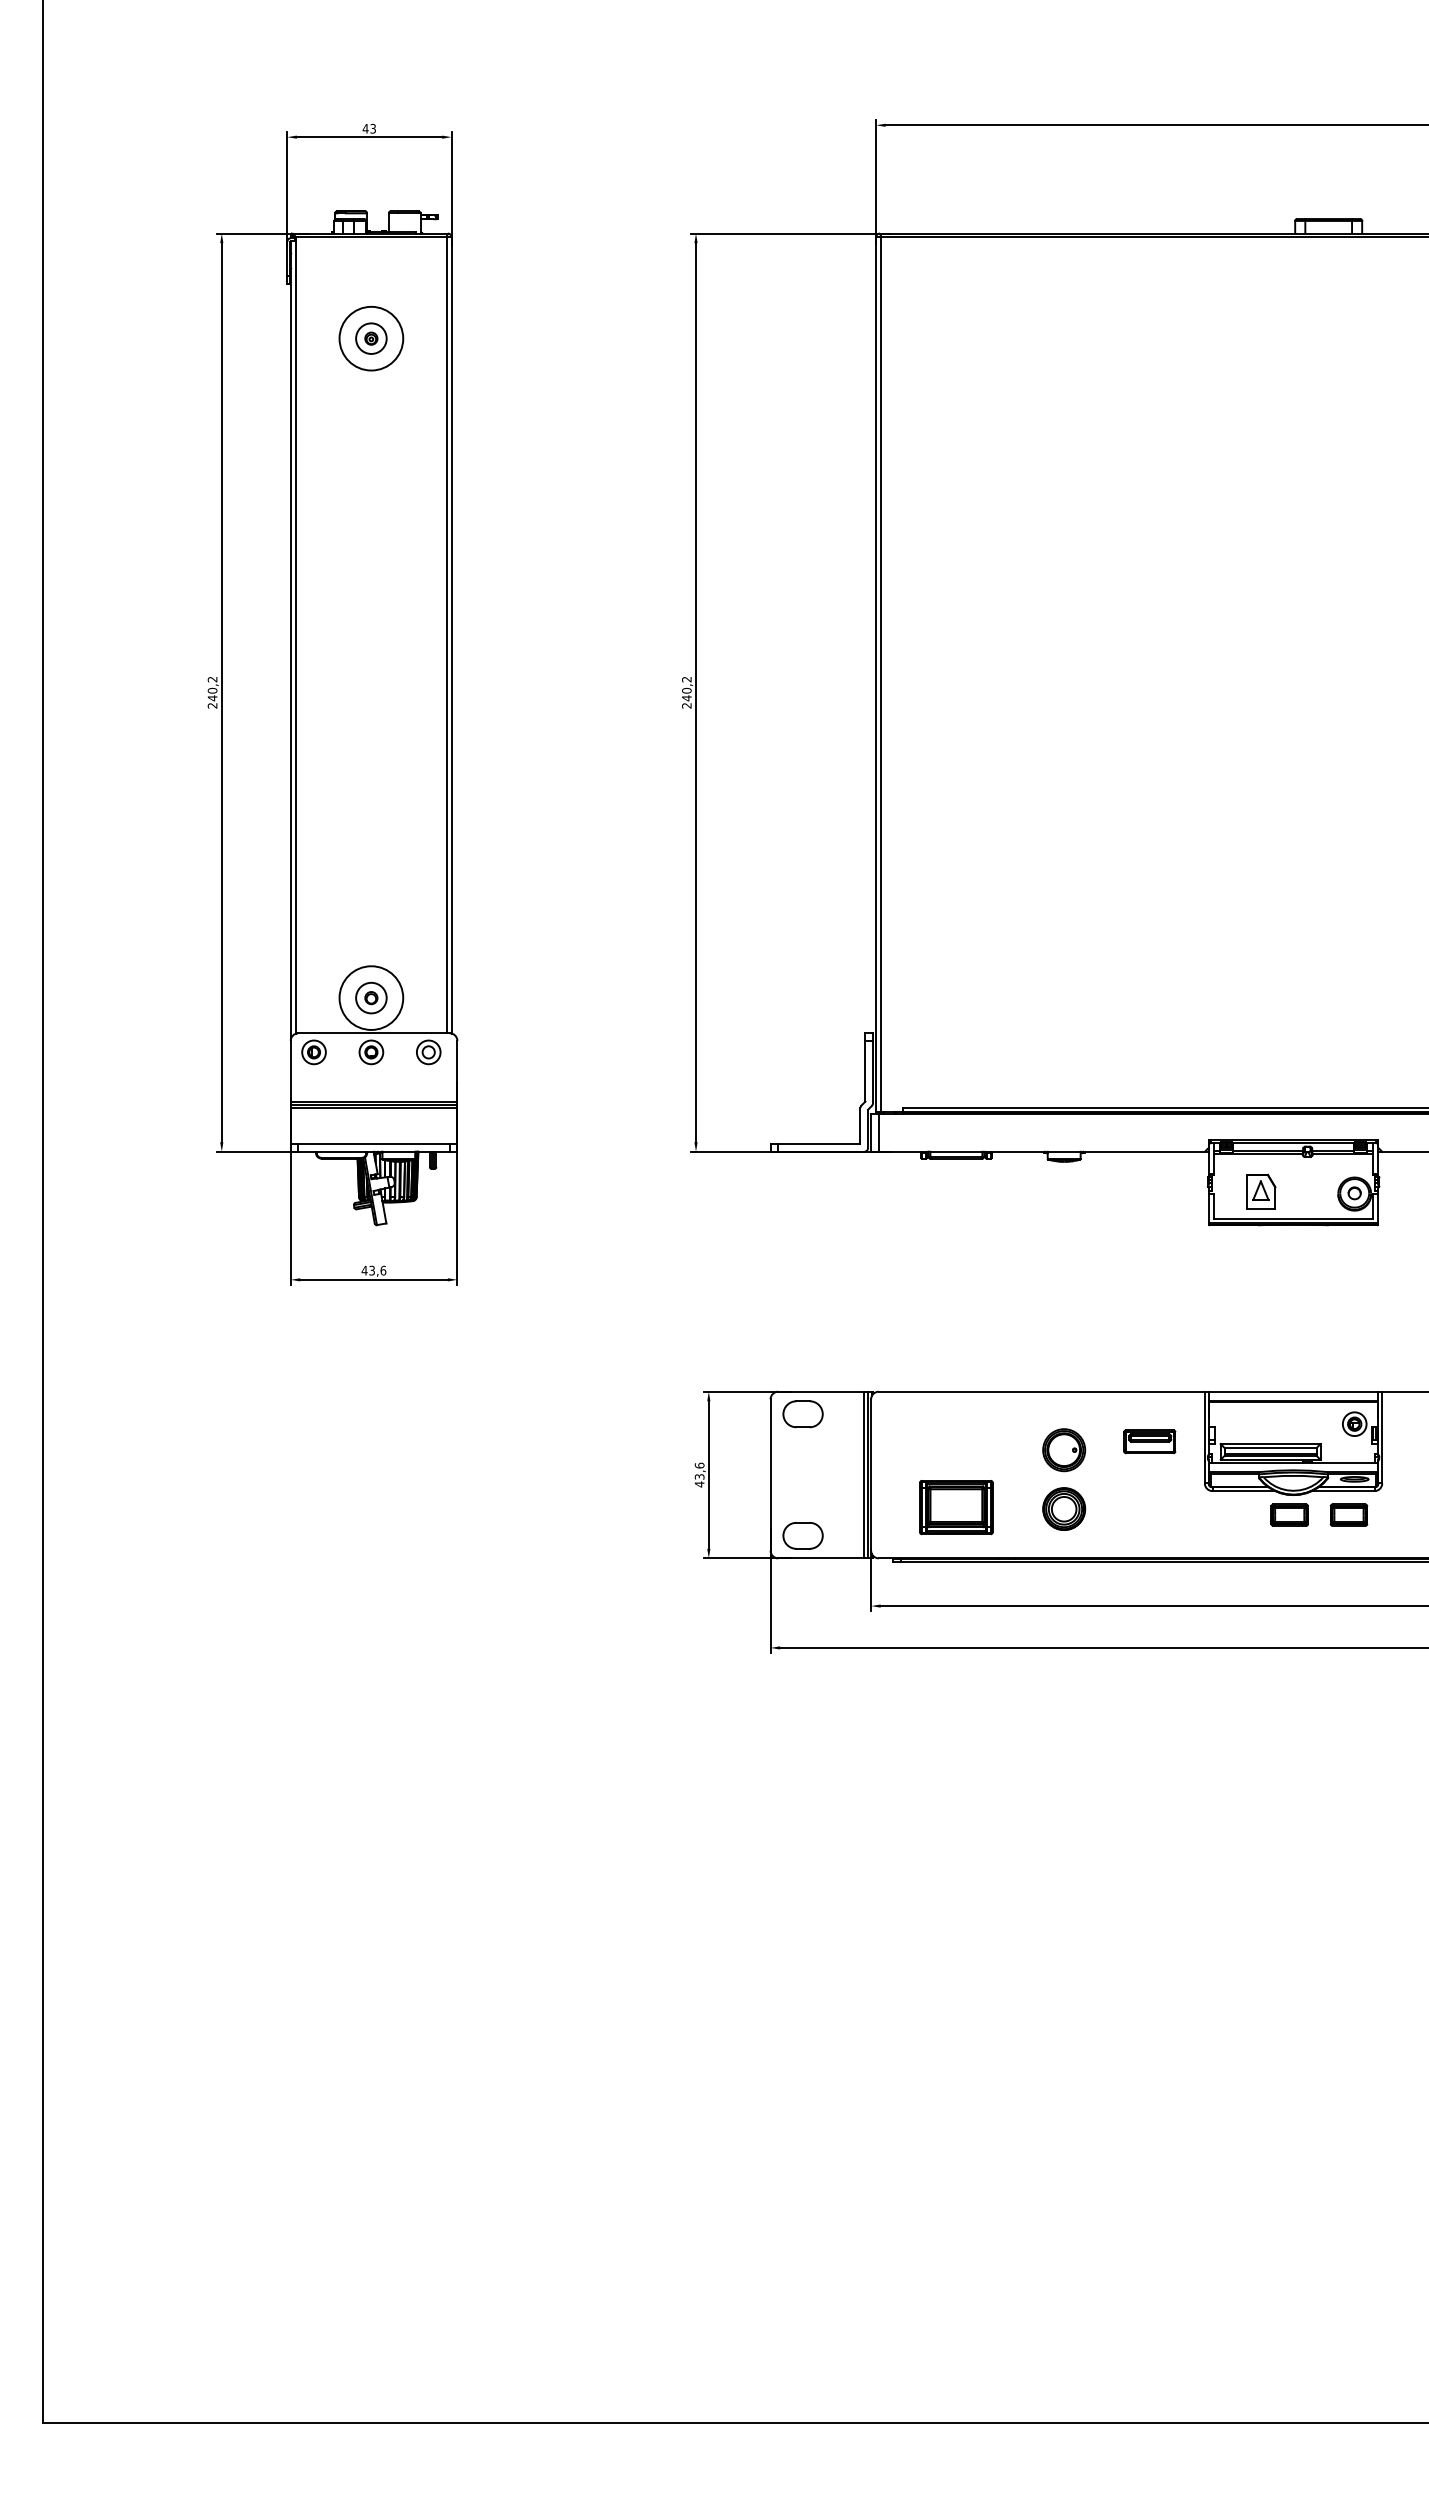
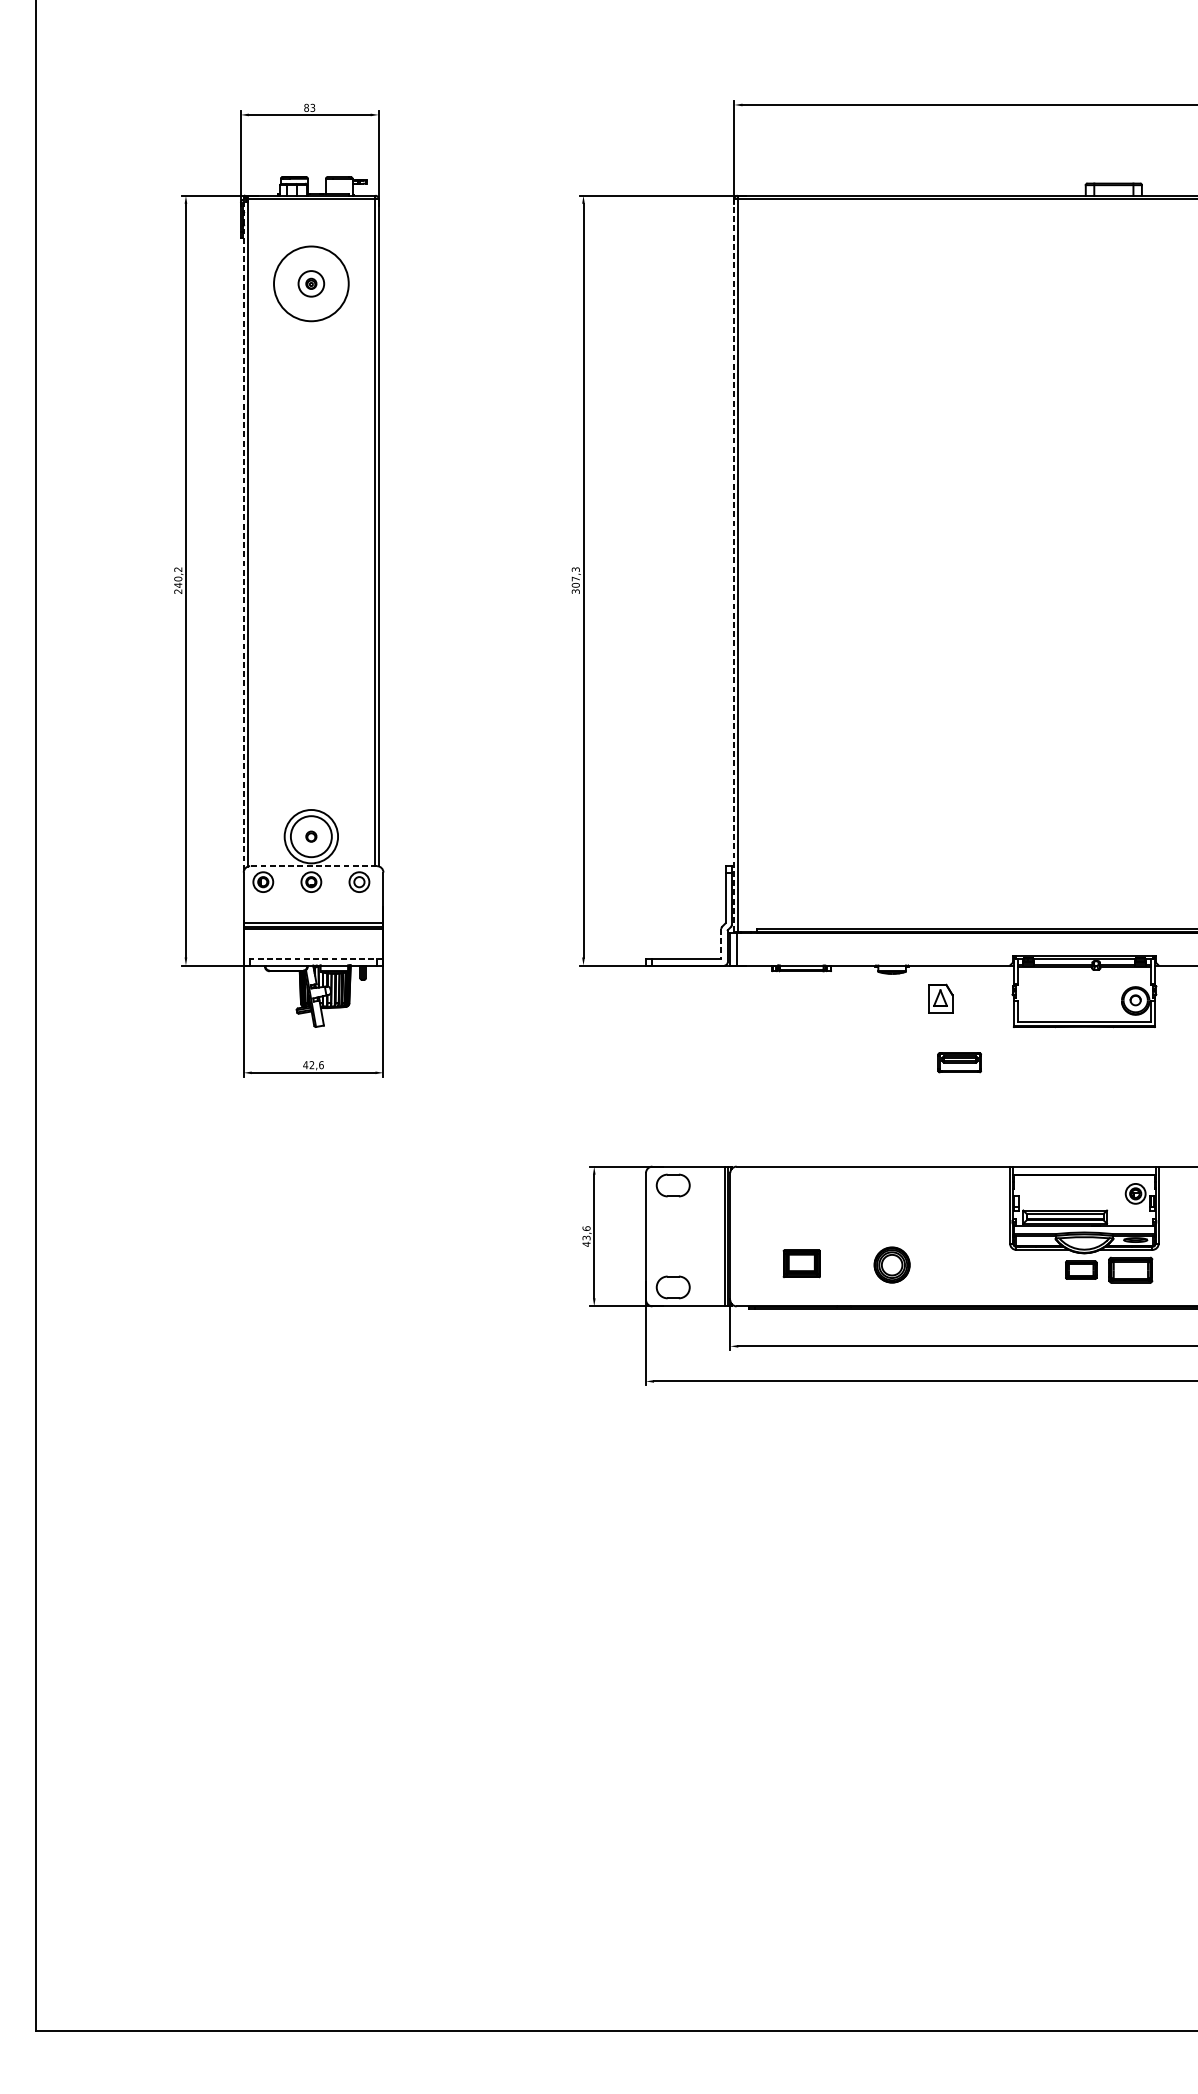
text: (365, 128) -> (306, 107), 43 -> 83
circle: (371, 338) -> (311, 283), size x1.4
line: (291, 639) -> (244, 536), solid -> dashed
line: (876, 674) -> (734, 565), solid -> dashed
text: (686, 692) -> (575, 580), 240,2 -> 307,3
circle: (371, 997) -> (311, 836), size x1.6
line: (374, 1033) -> (313, 866), solid -> dashed
line: (860, 1126) -> (721, 944), solid -> dashed
line: (373, 1144) -> (313, 959), solid -> dashed
part: (1261, 1191) -> (941, 998), moved
text: (371, 1270) -> (311, 1065), 43,6 -> 42,6
part: (1149, 1441) -> (959, 1062), moved
part: (1064, 1450) -> (892, 1215), removed
part: (956, 1507) -> (801, 1263), size x0.6
part: (1348, 1514) -> (1130, 1269), size x1.4

